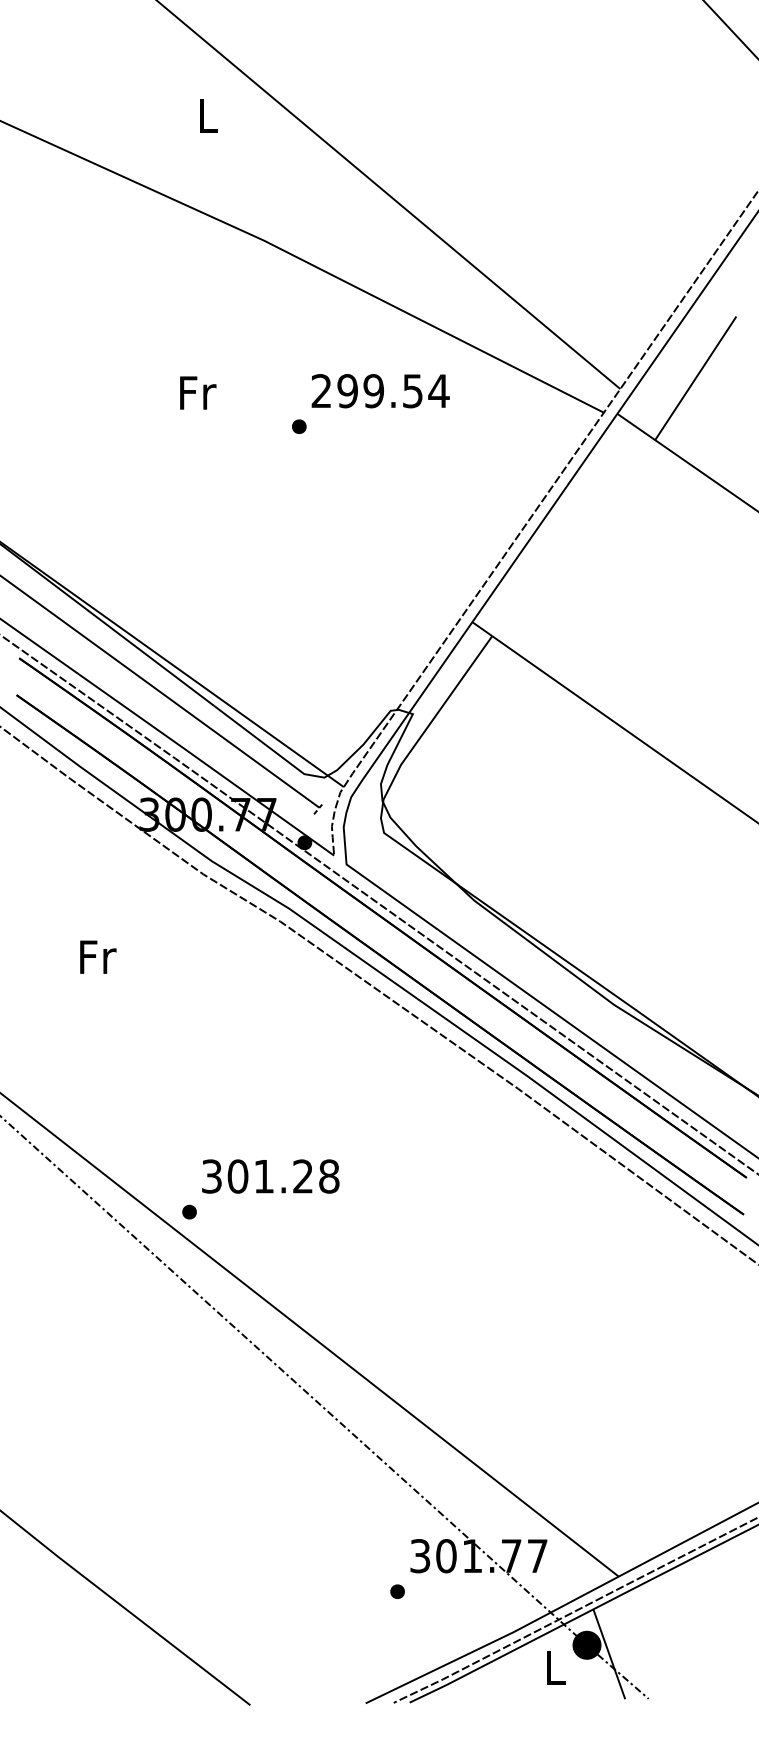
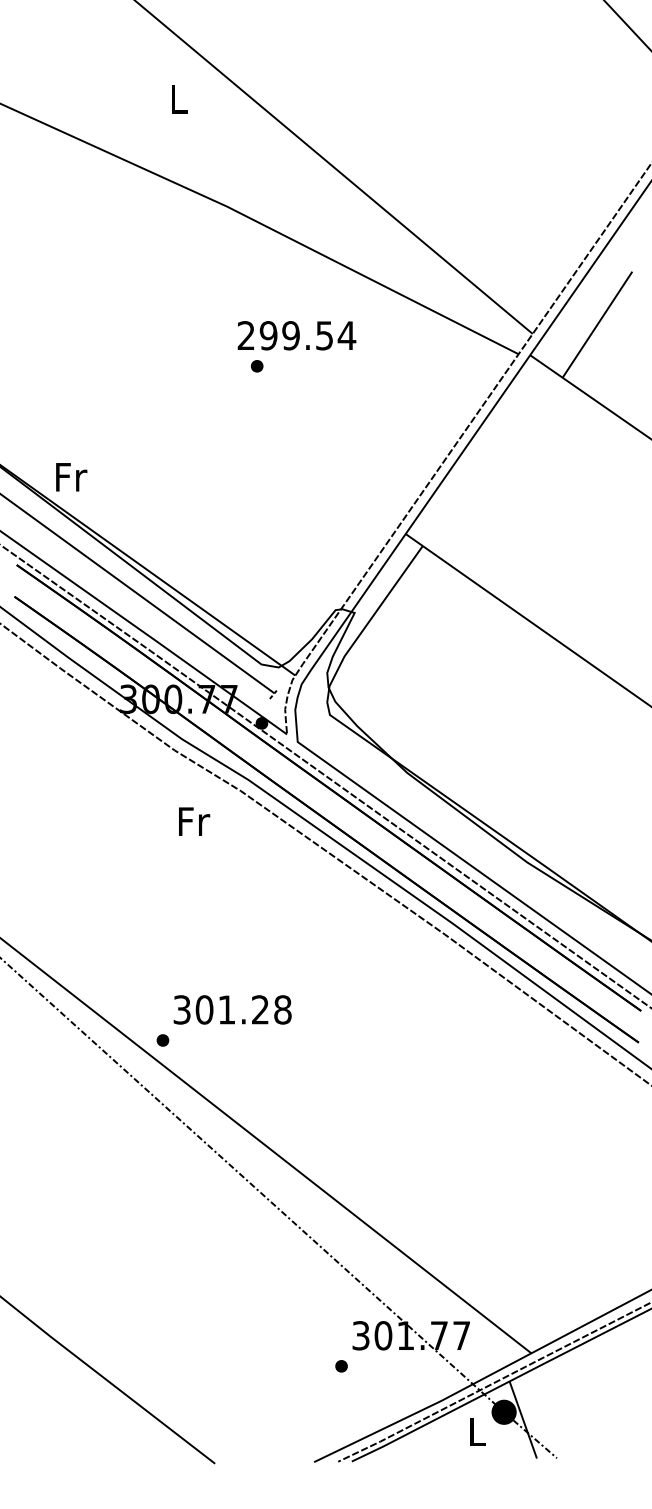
text: (380, 391) -> (296, 336), moved
text: (198, 392) -> (71, 476), moved
text: (98, 956) -> (194, 821), moved

